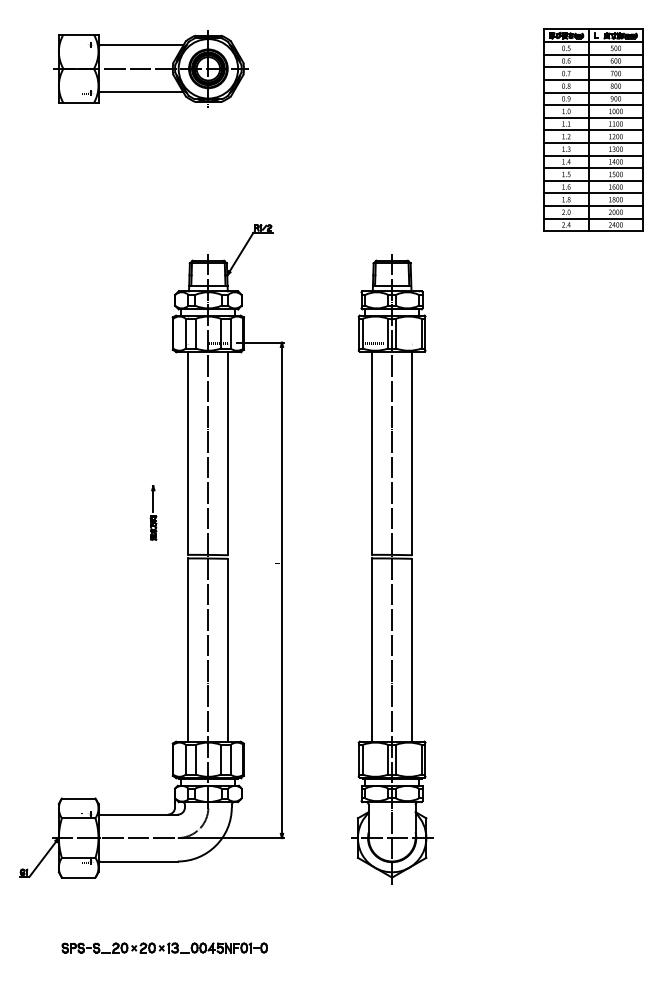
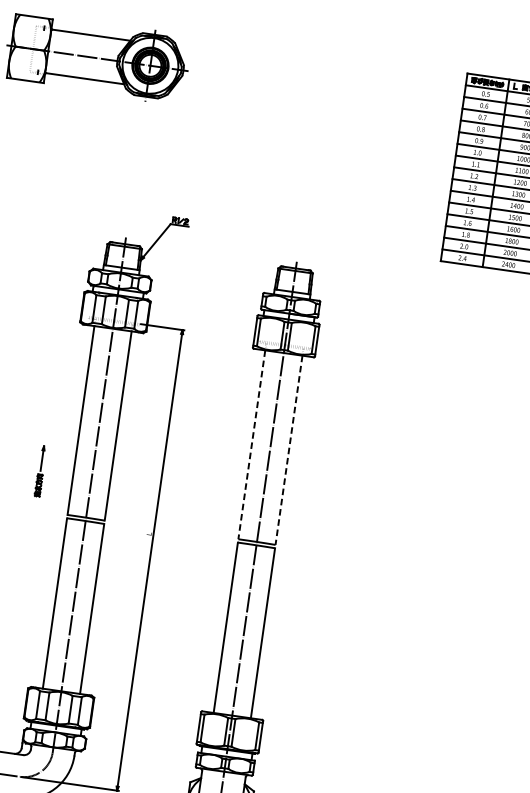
line: (372, 453) -> (252, 445), solid -> dashed
line: (412, 453) -> (289, 450), solid -> dashed

